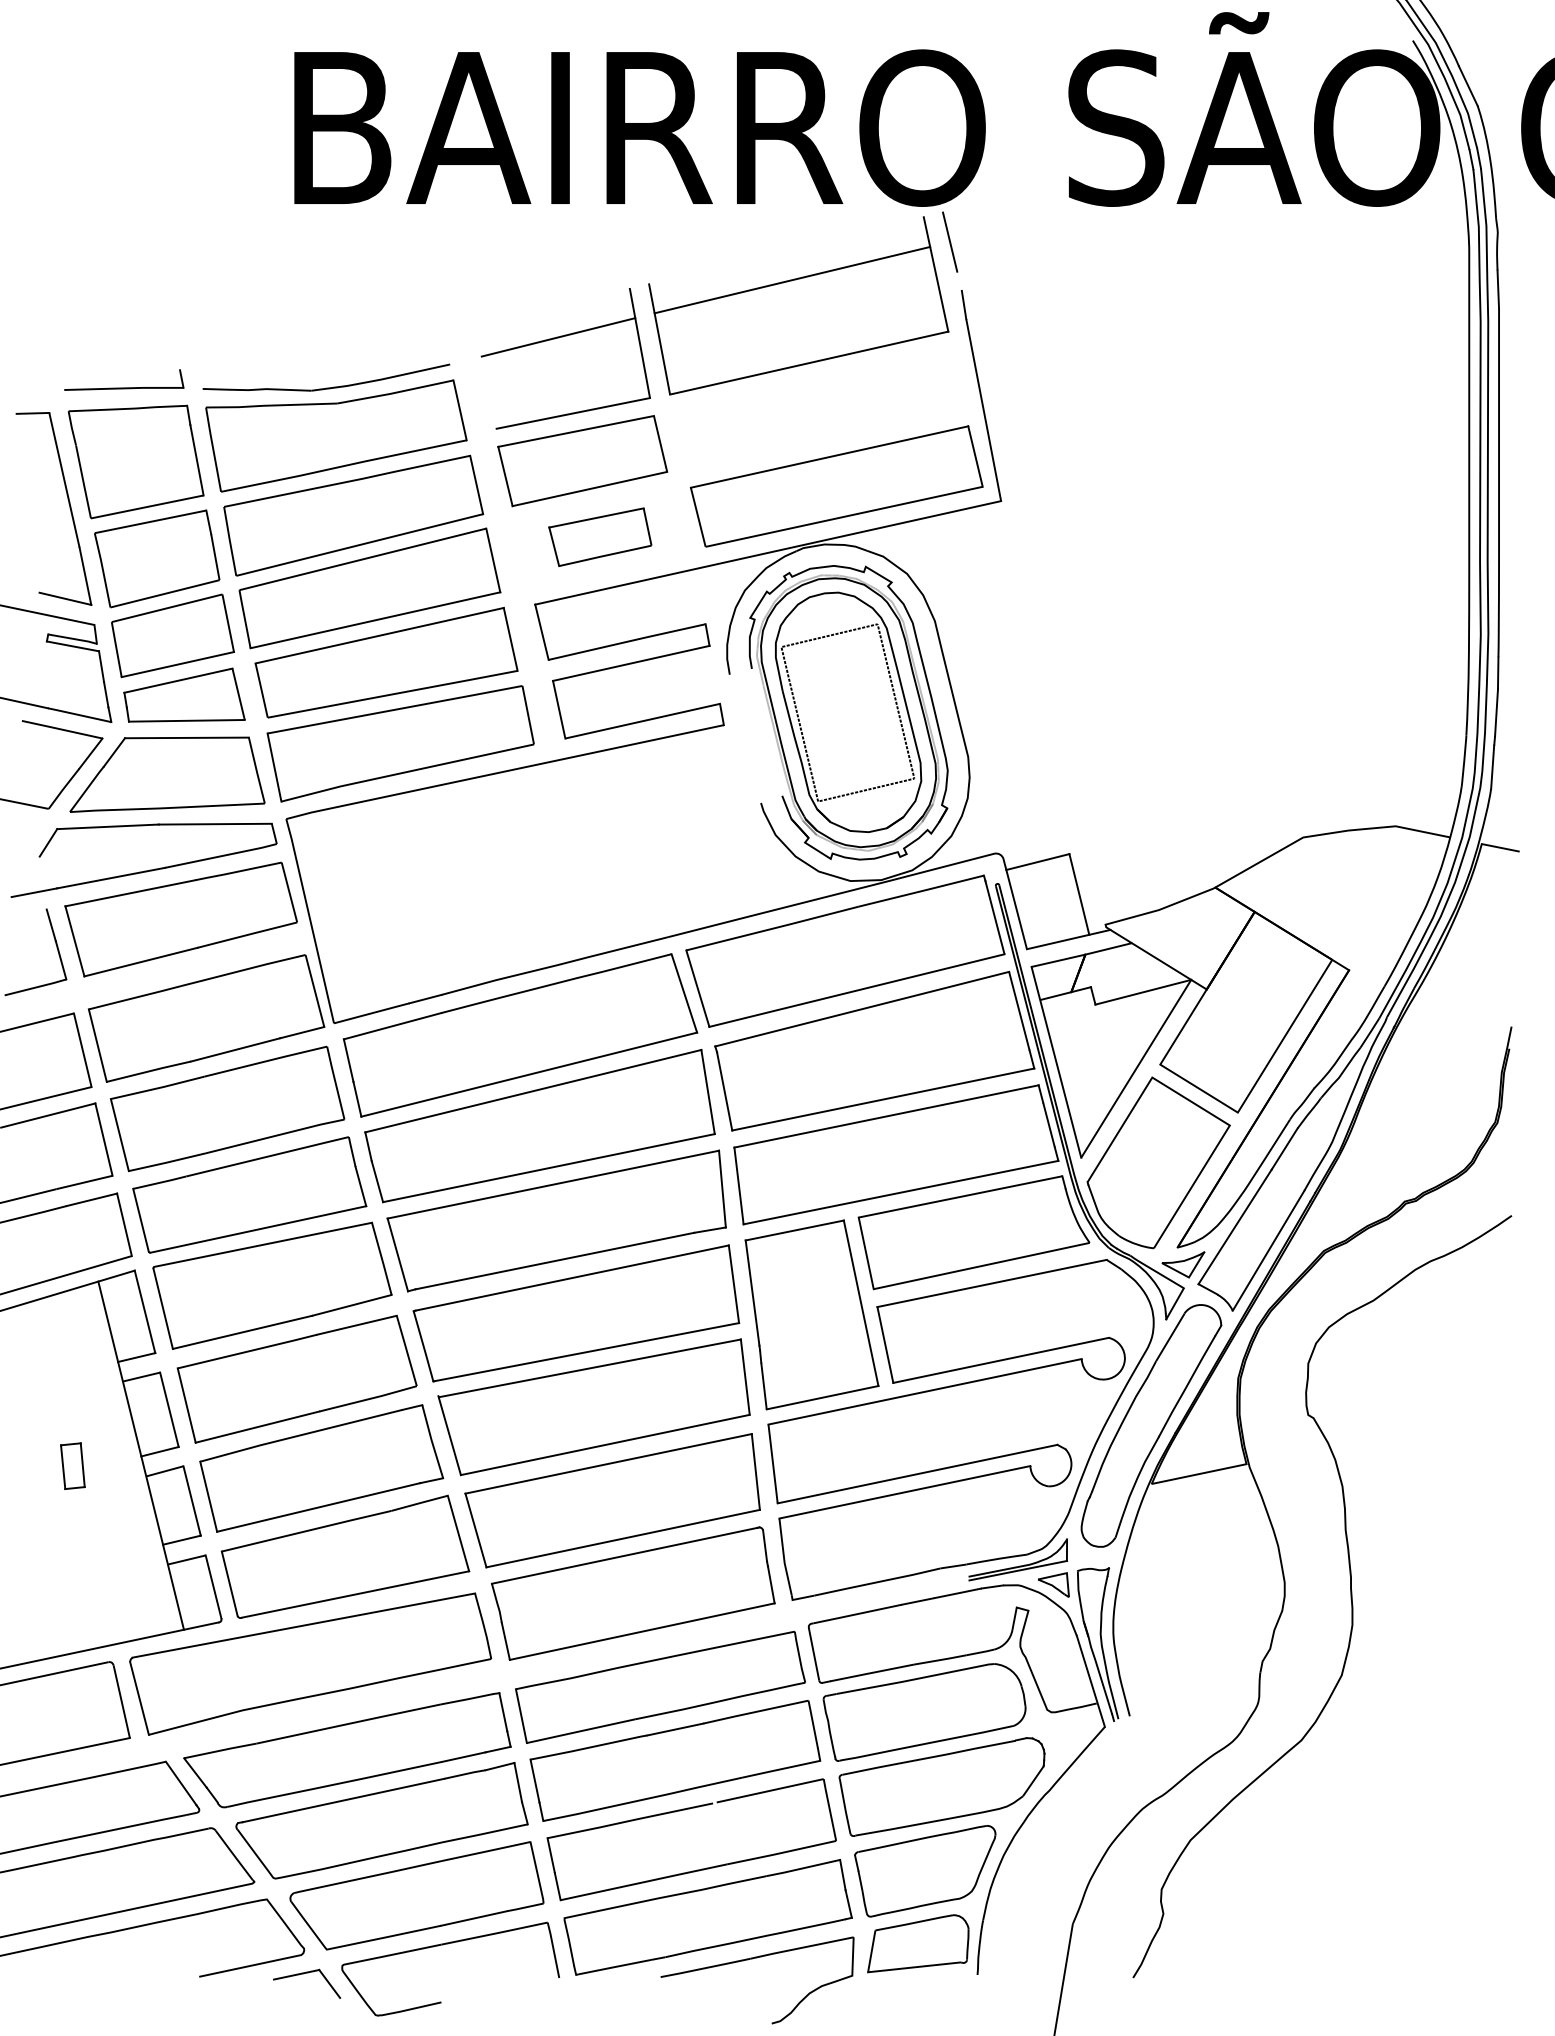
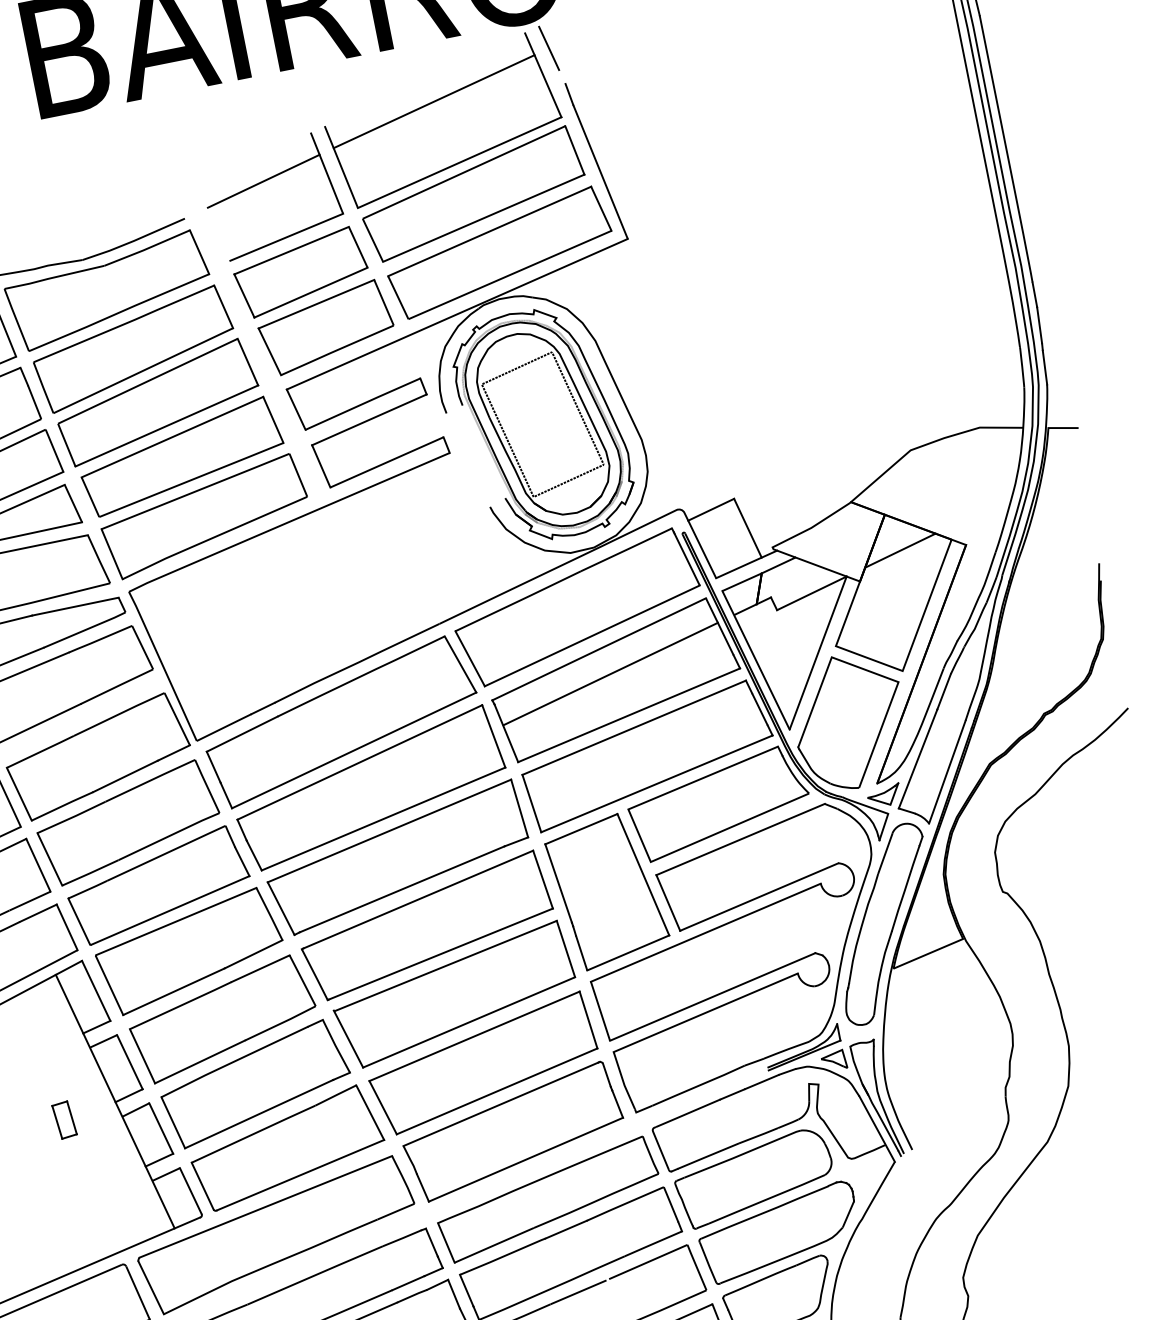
part: (817, 405) -> (472, 193), added
part: (600, 537) -> (326, 328), size x1.67
line: (1264, 960) -> (899, 550), added
line: (870, 1042) -> (610, 673), added

